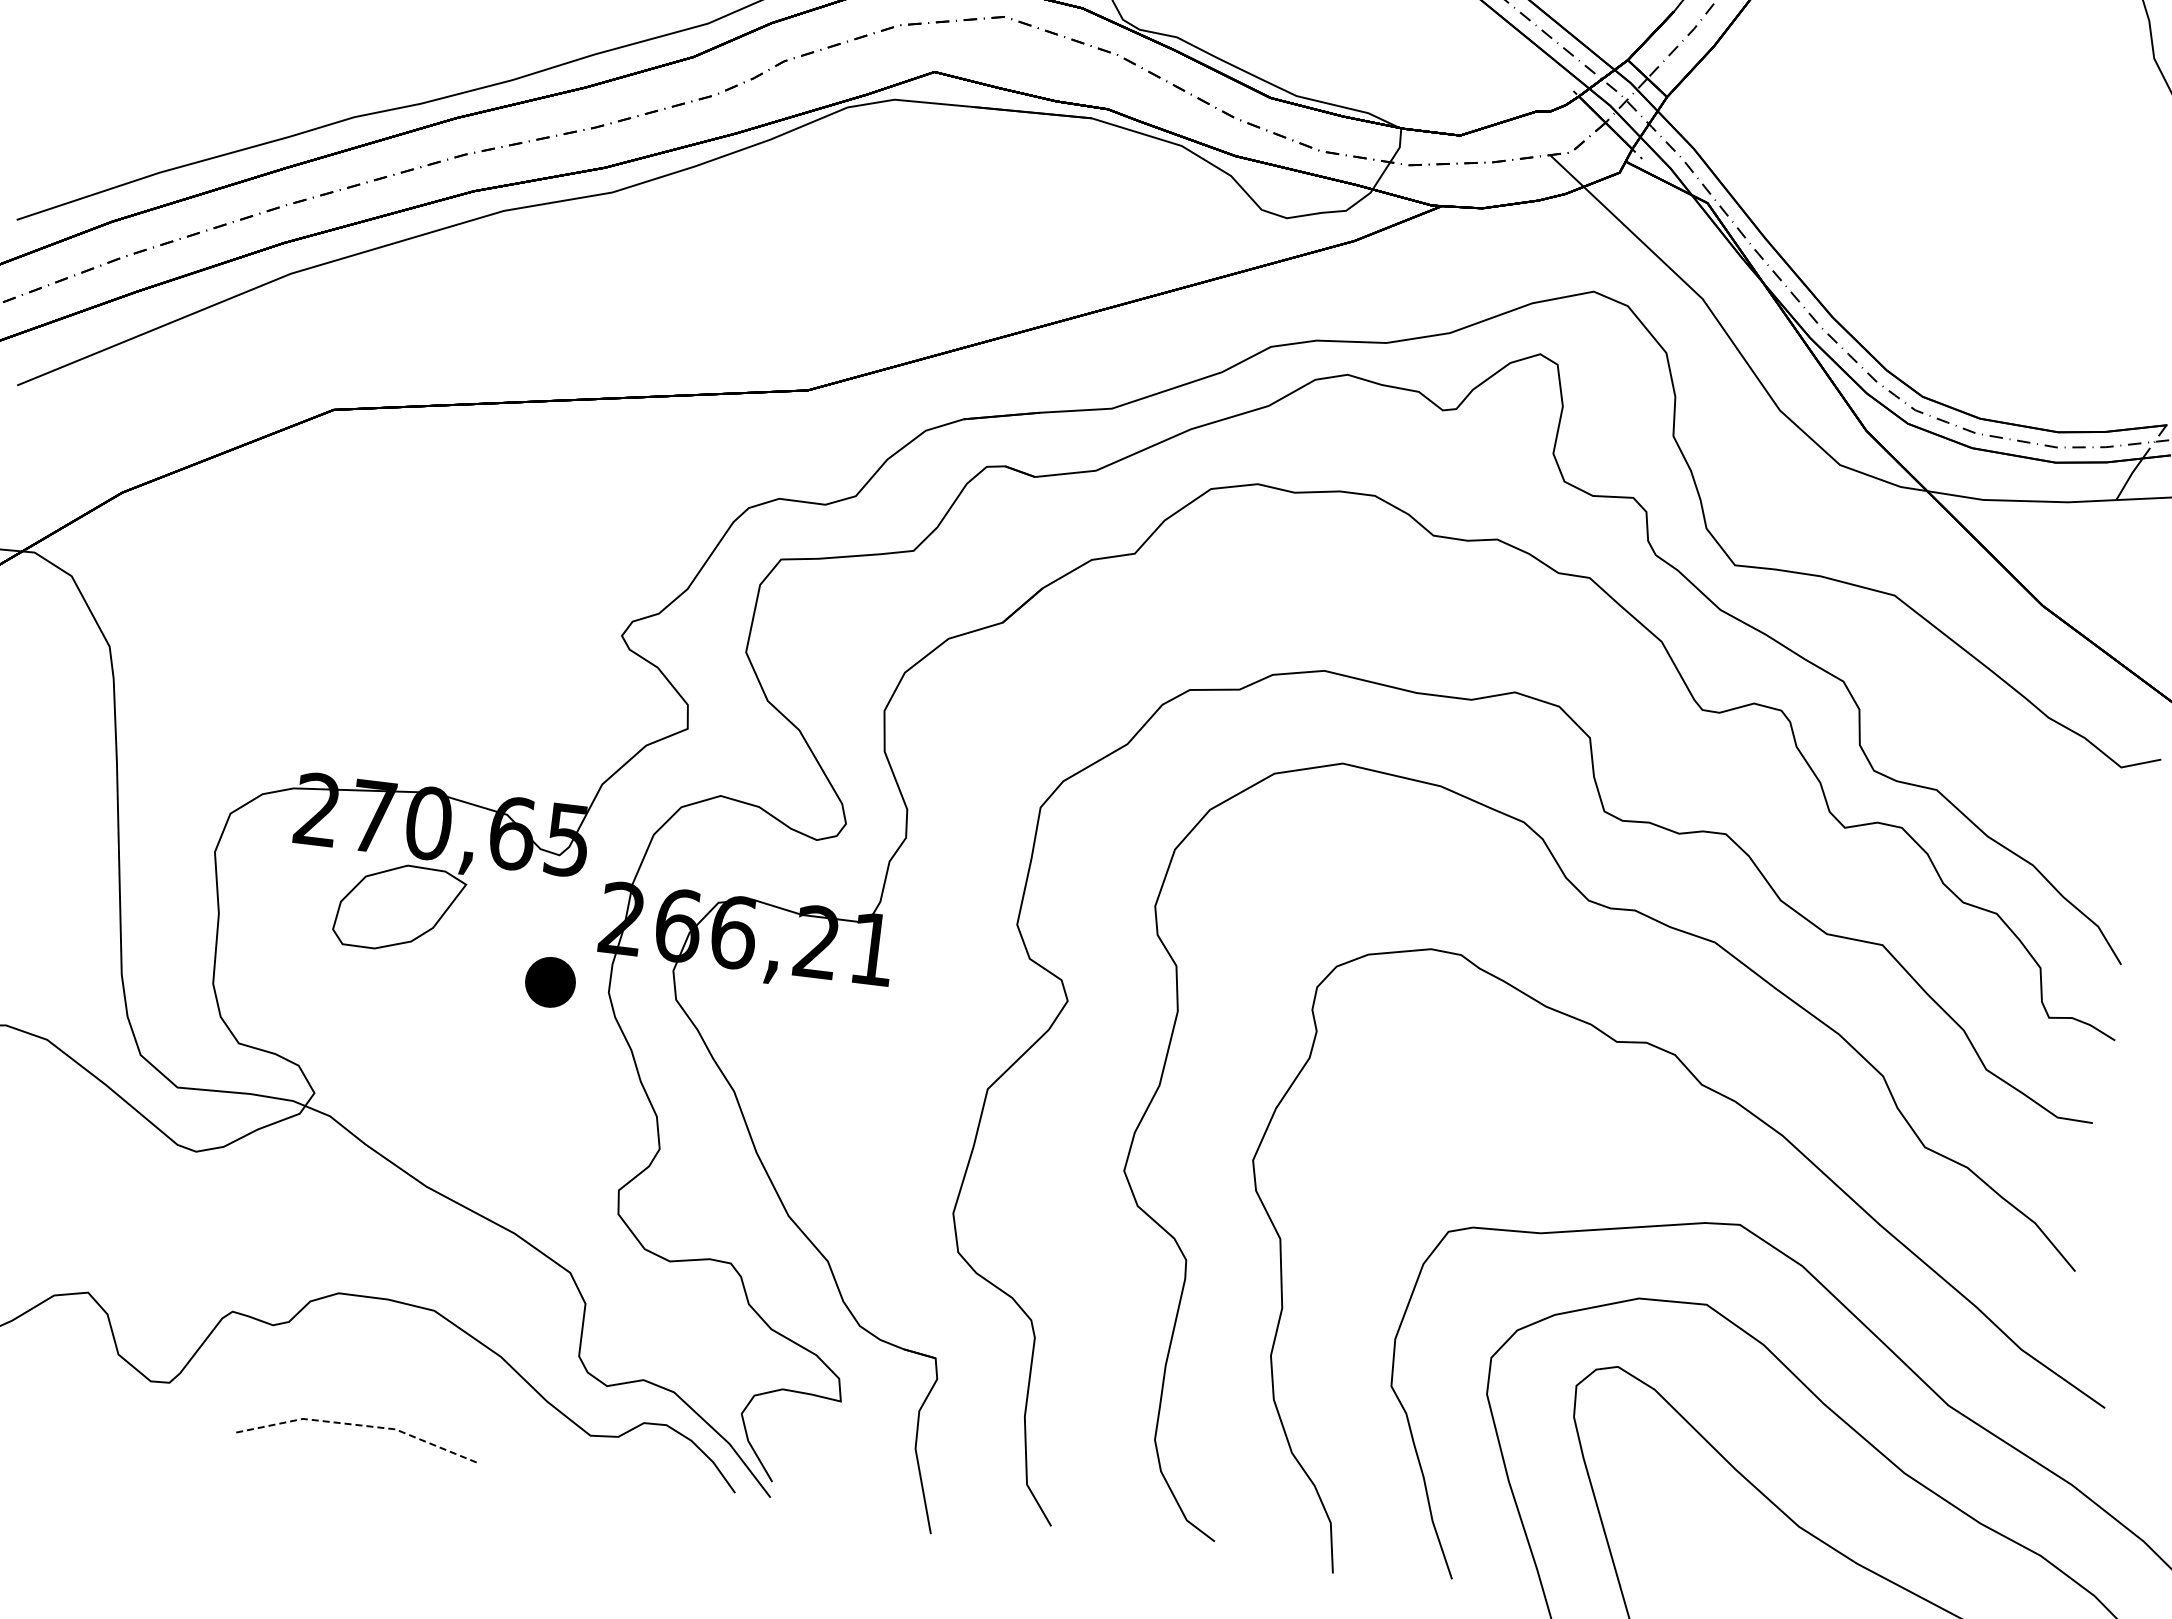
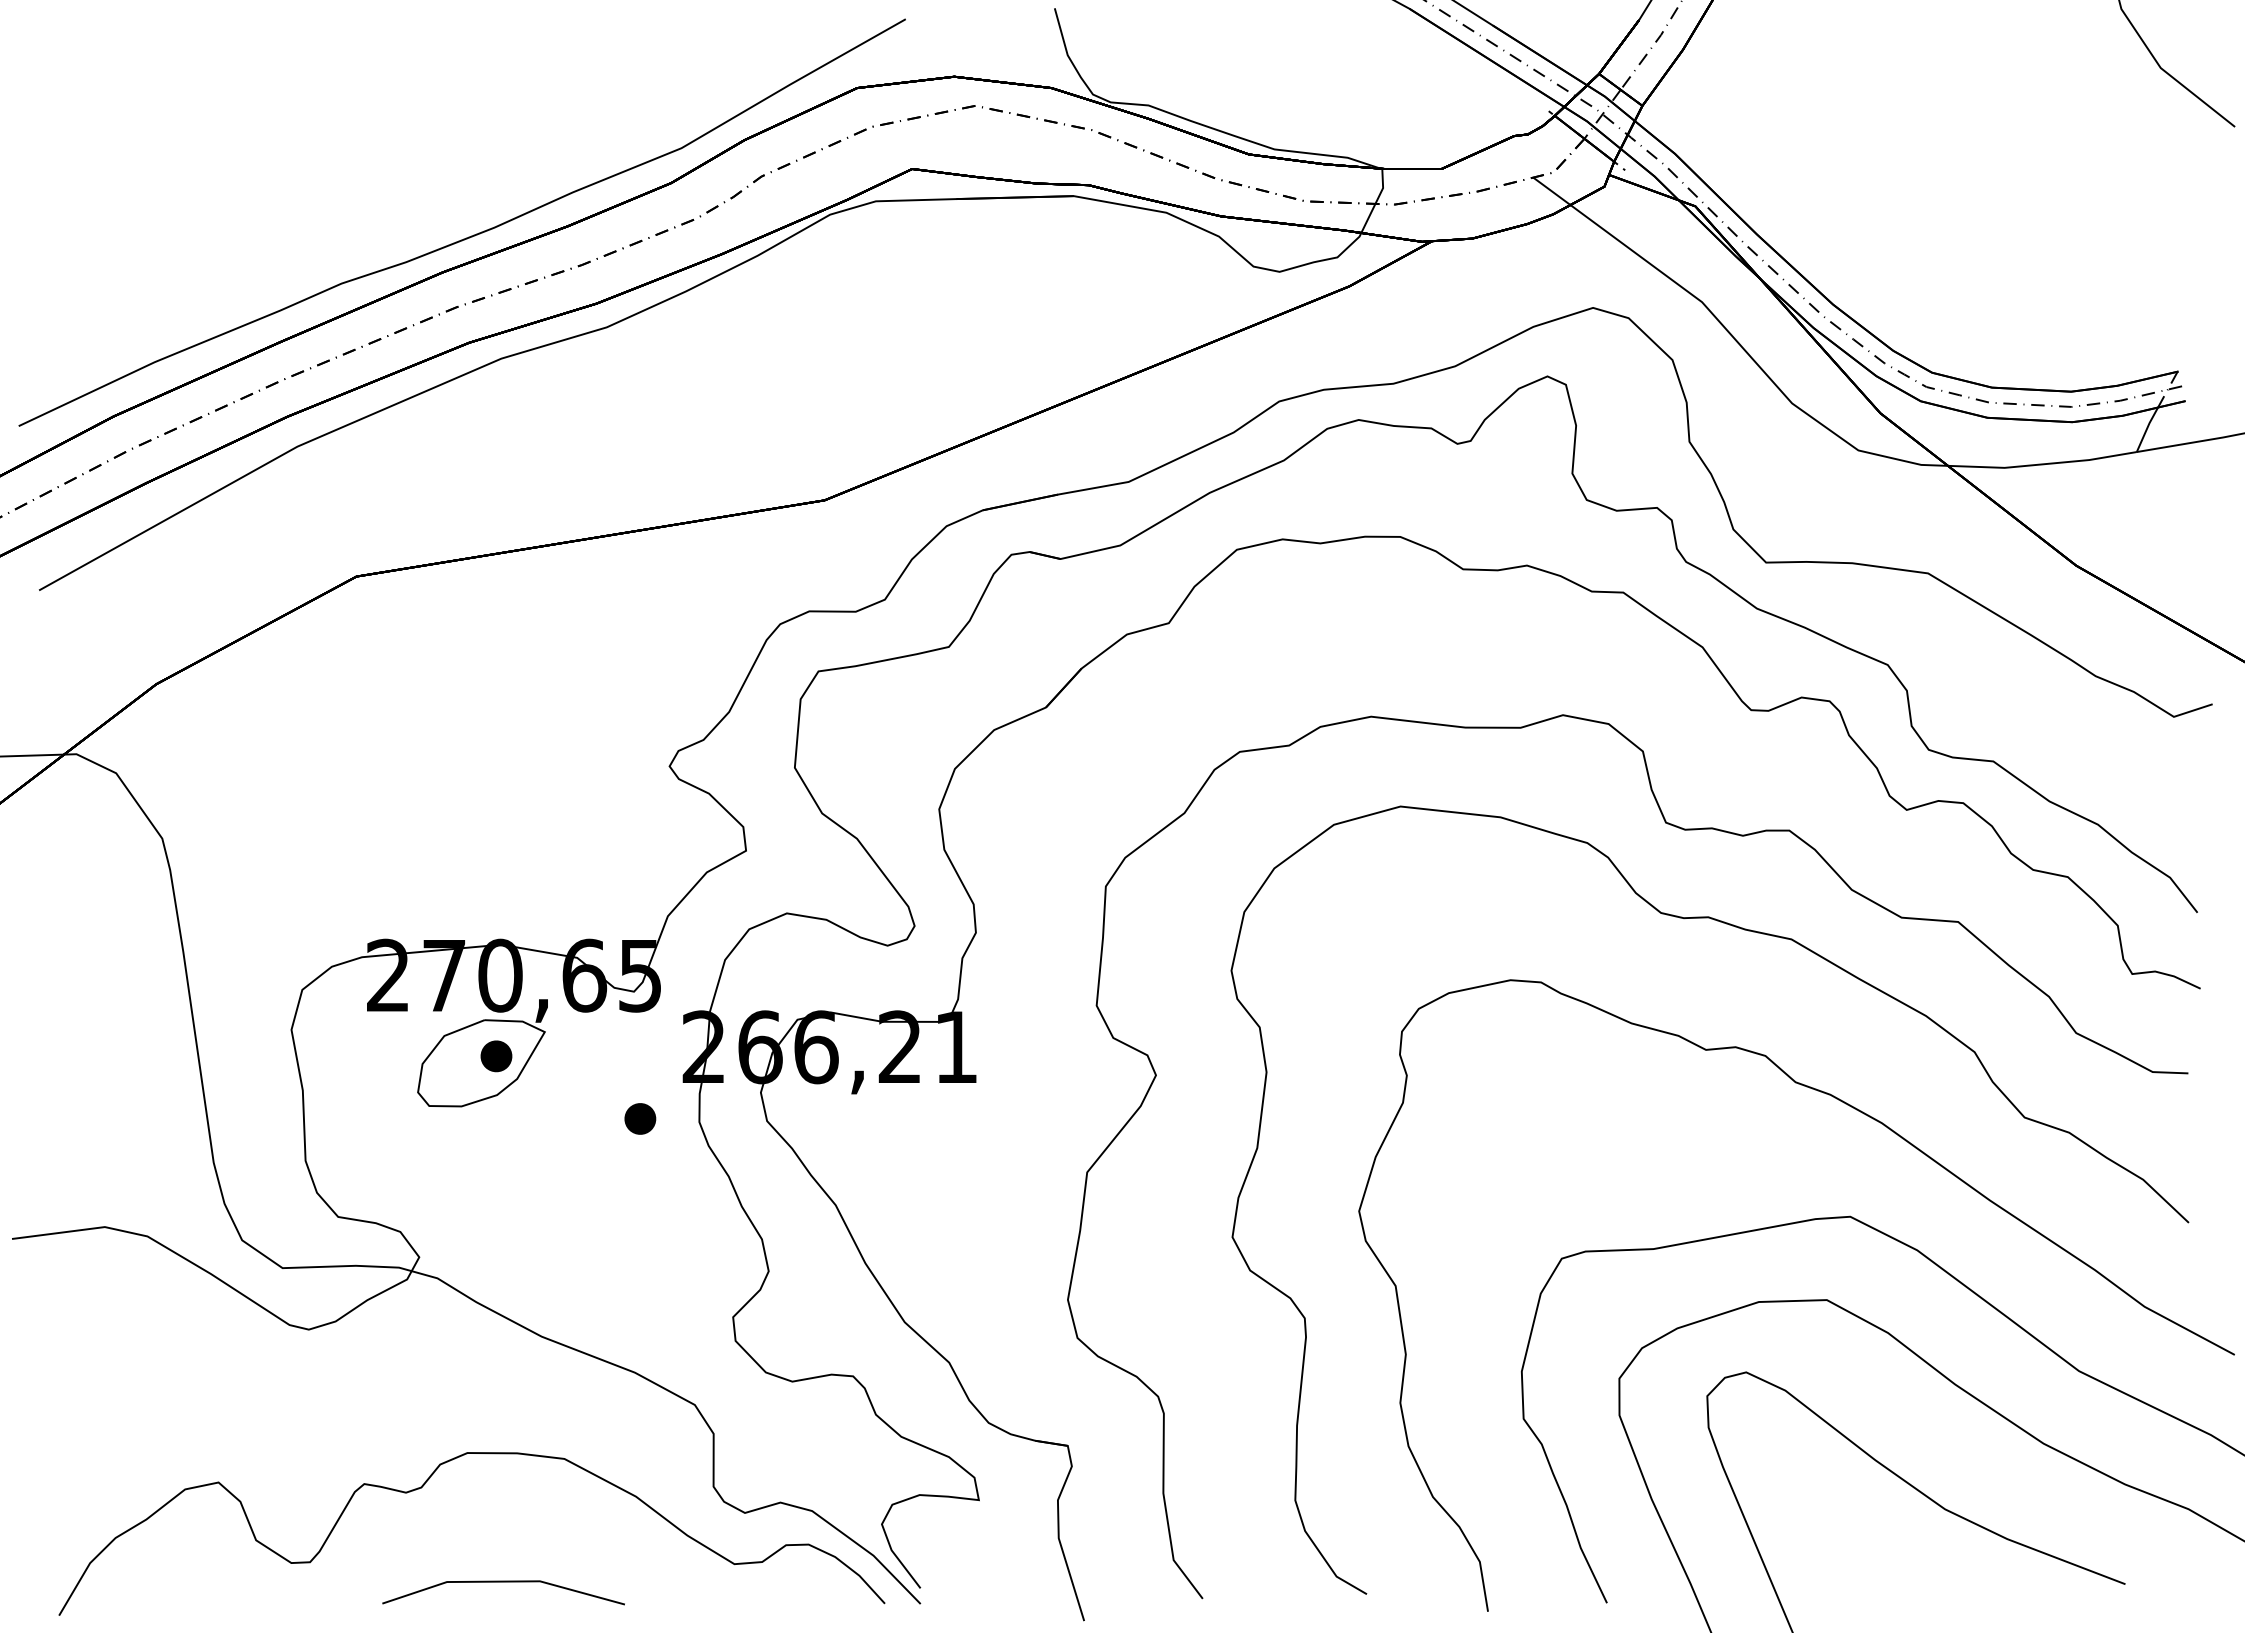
part: (415, 903) -> (496, 1056), added
part: (550, 981) -> (640, 1118), size x0.62
line: (359, 1425) -> (503, 1581), dashed -> solid

